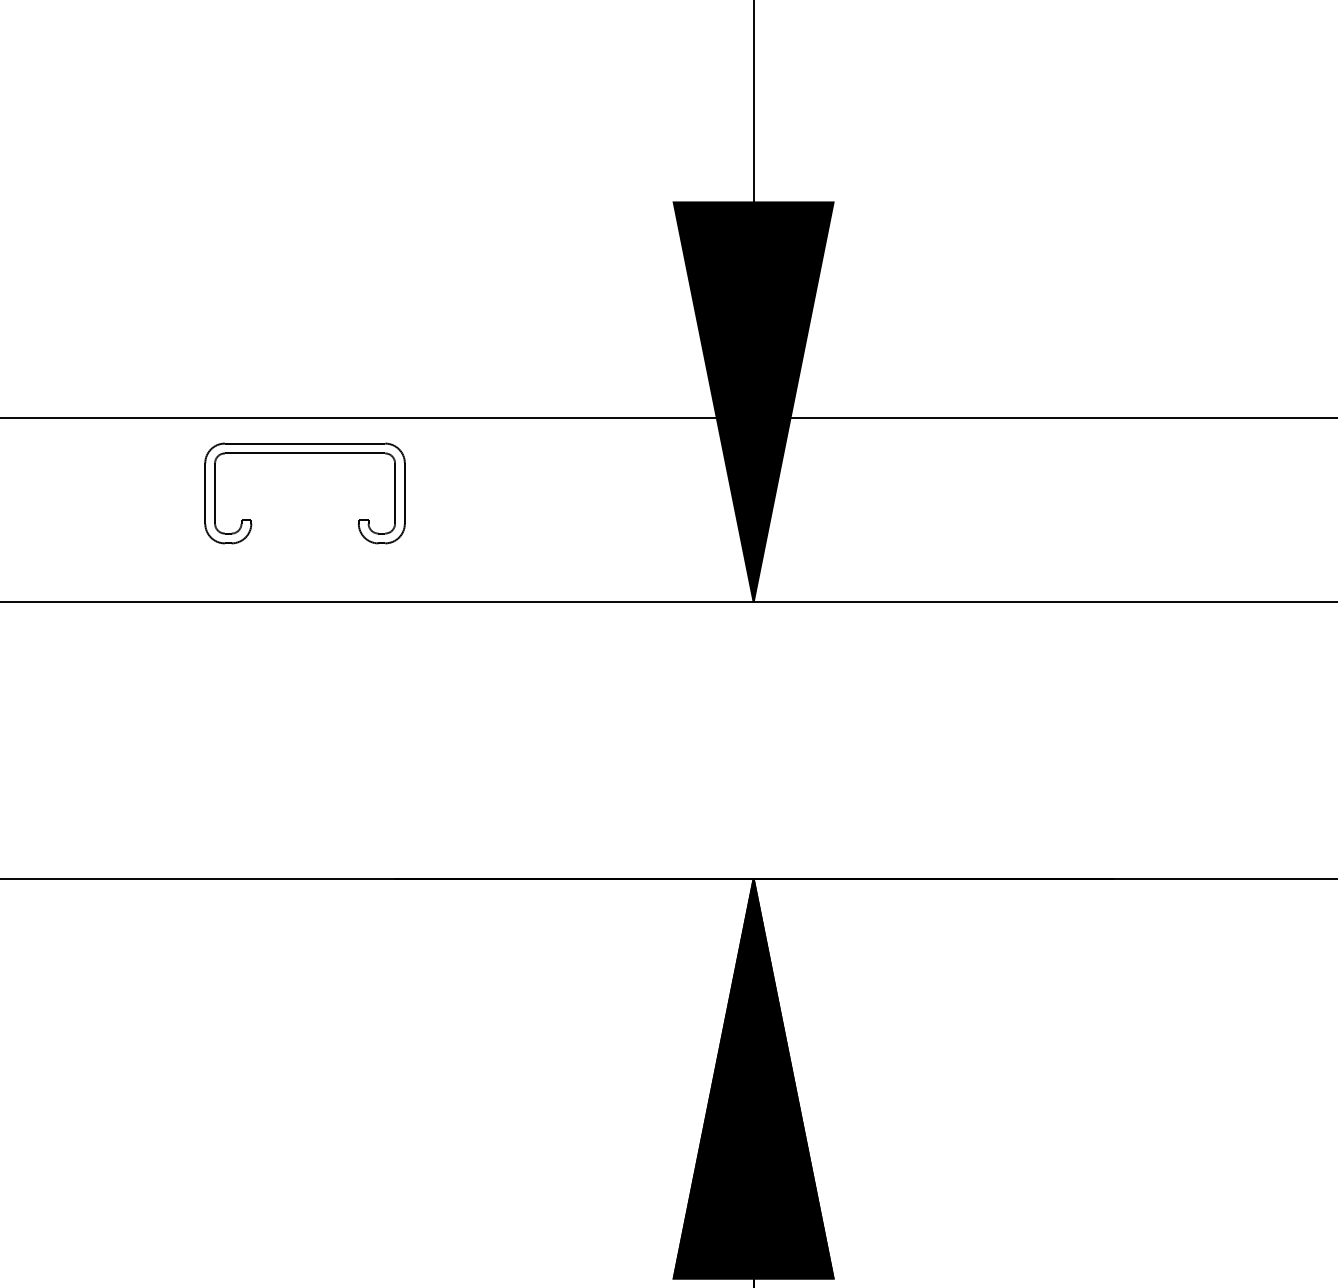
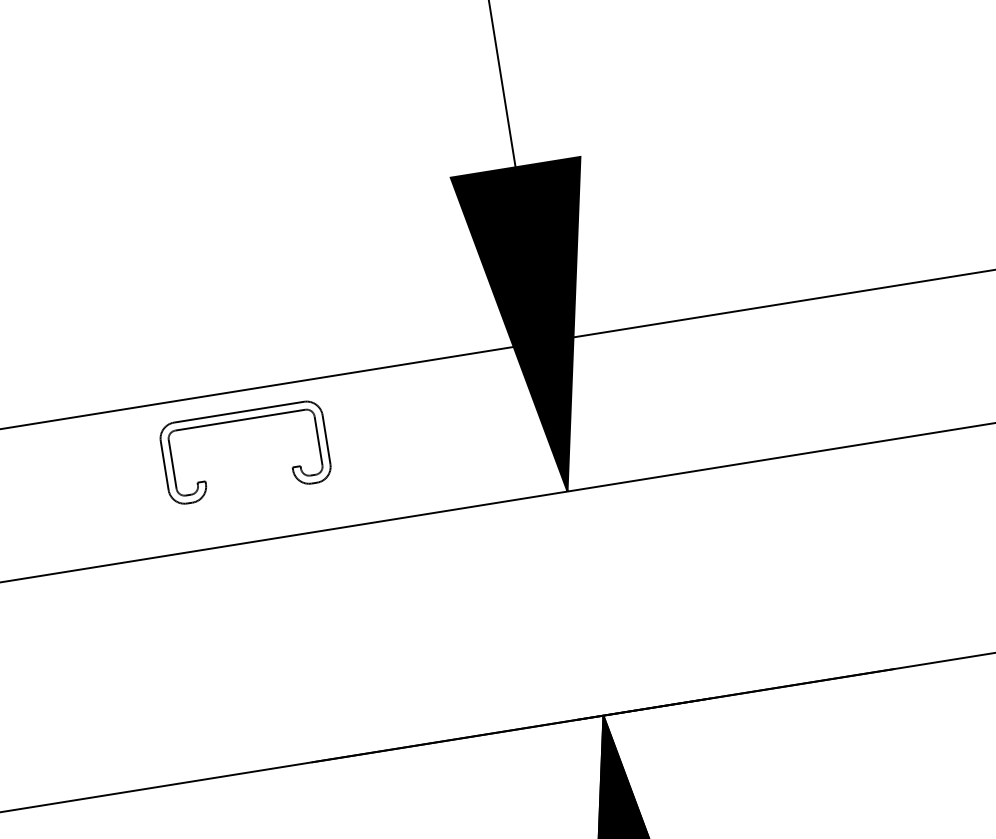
part: (304, 453) -> (239, 420), moved

